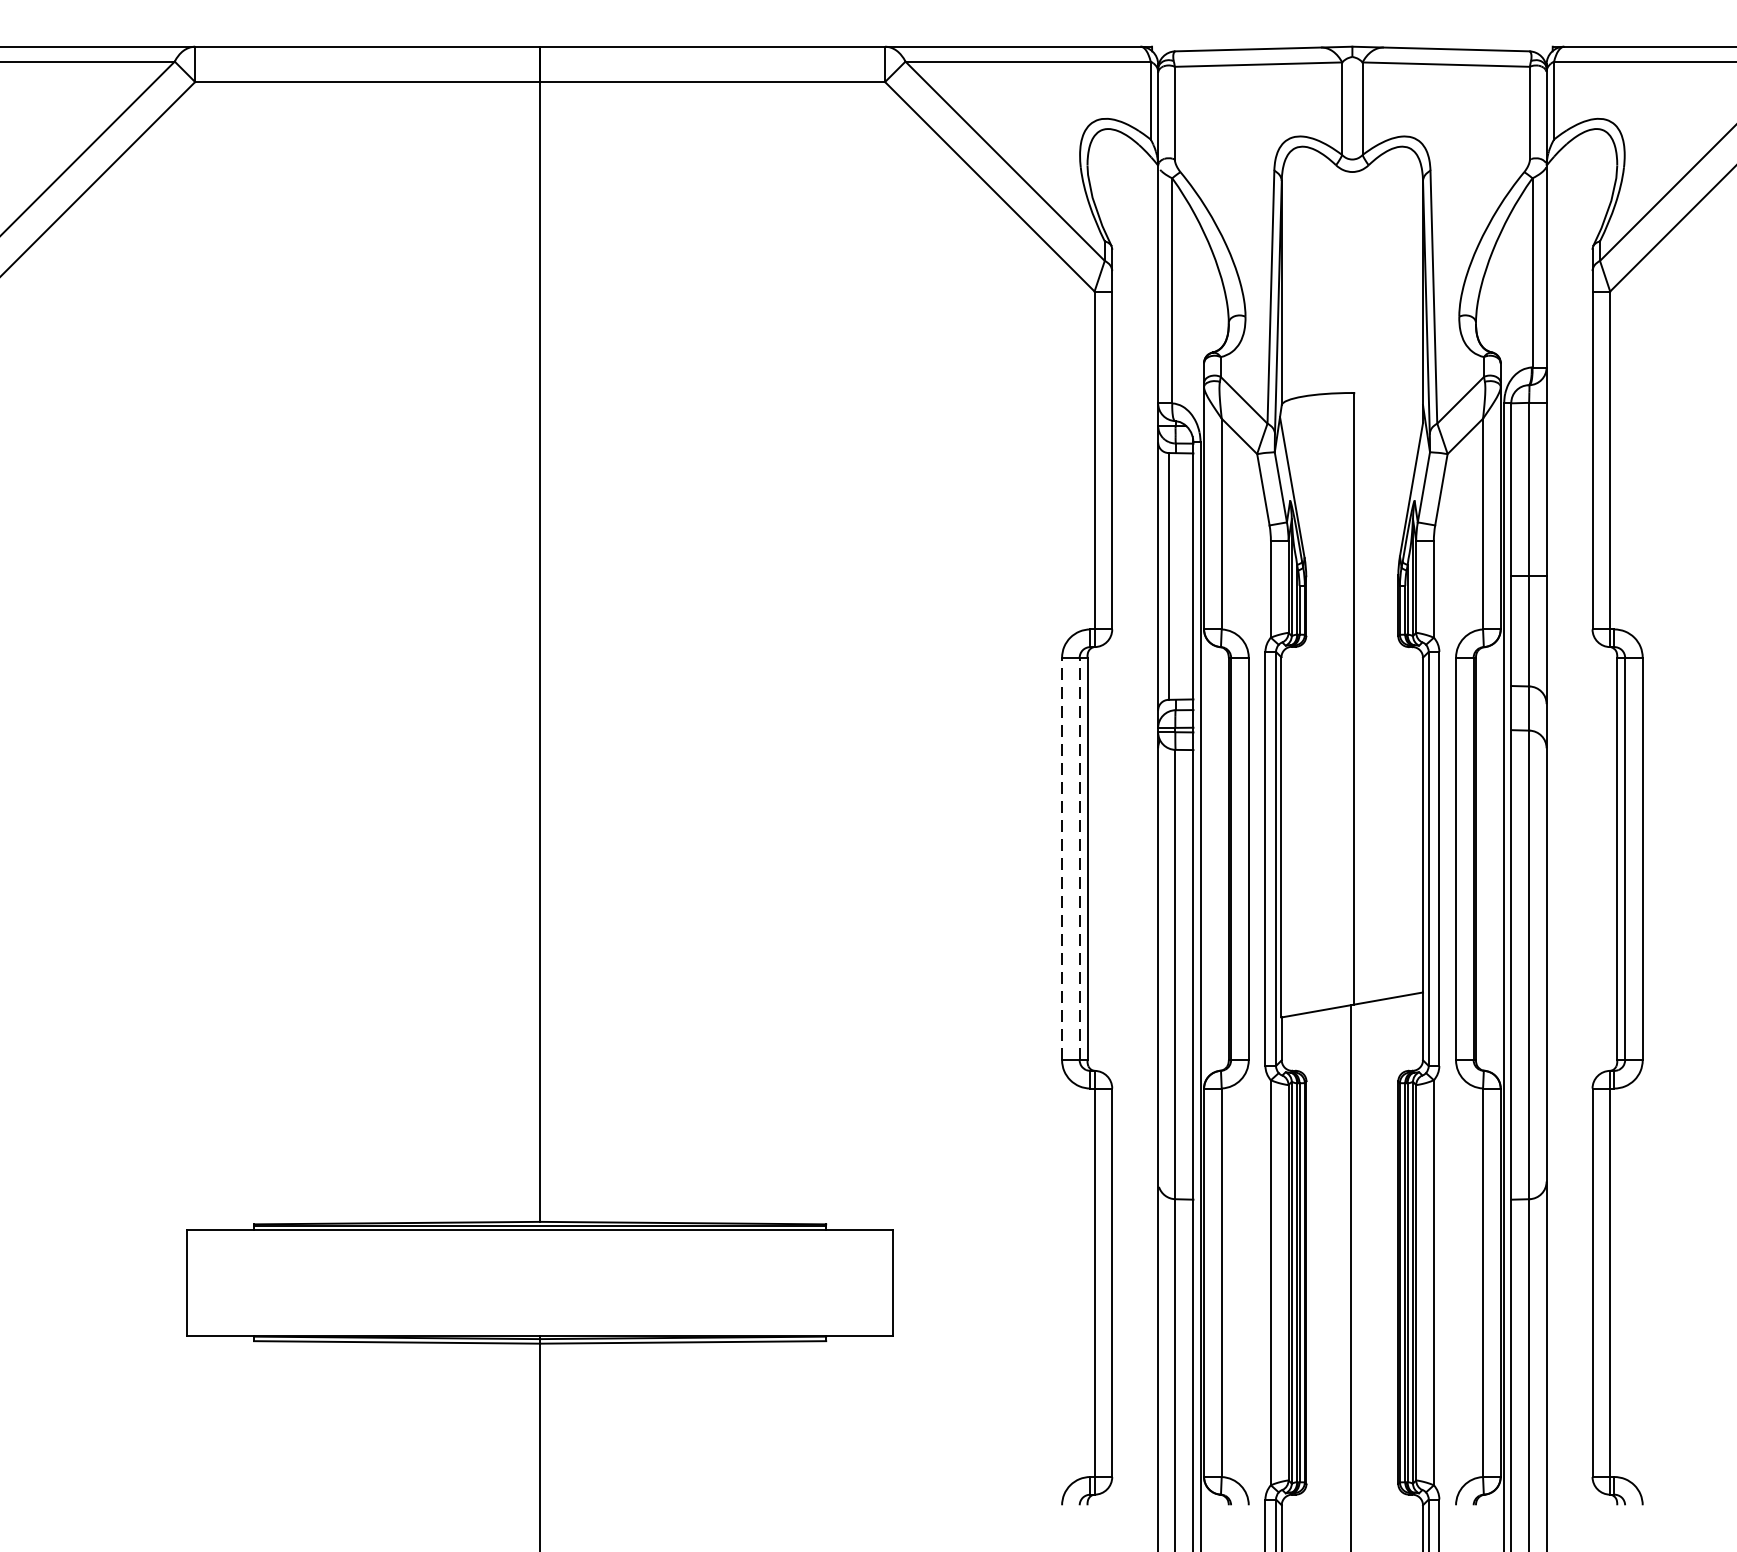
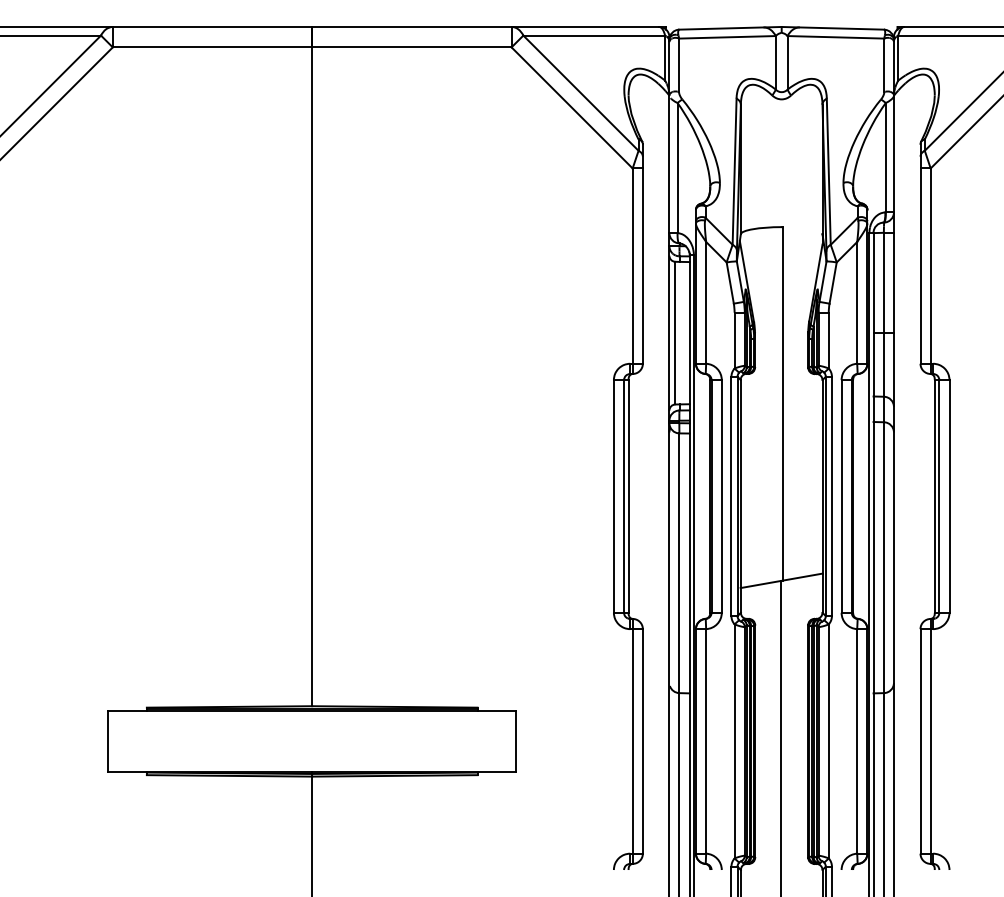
line: (1061, 857) -> (613, 495), dashed -> solid
line: (1080, 857) -> (624, 495), dashed -> solid

